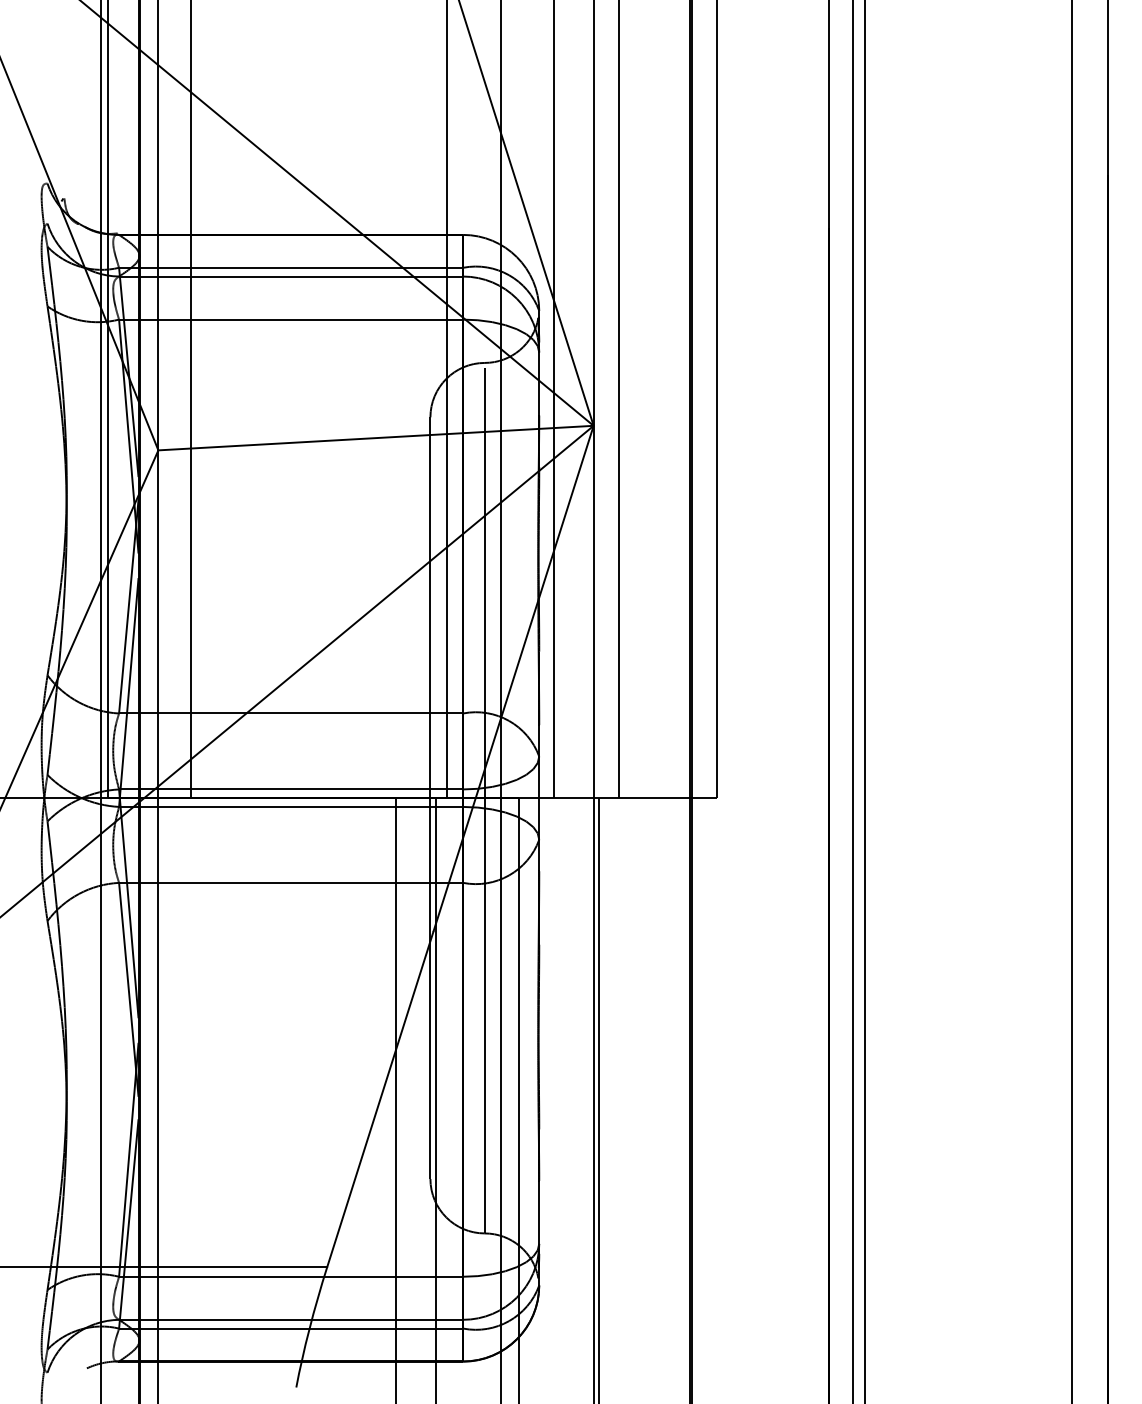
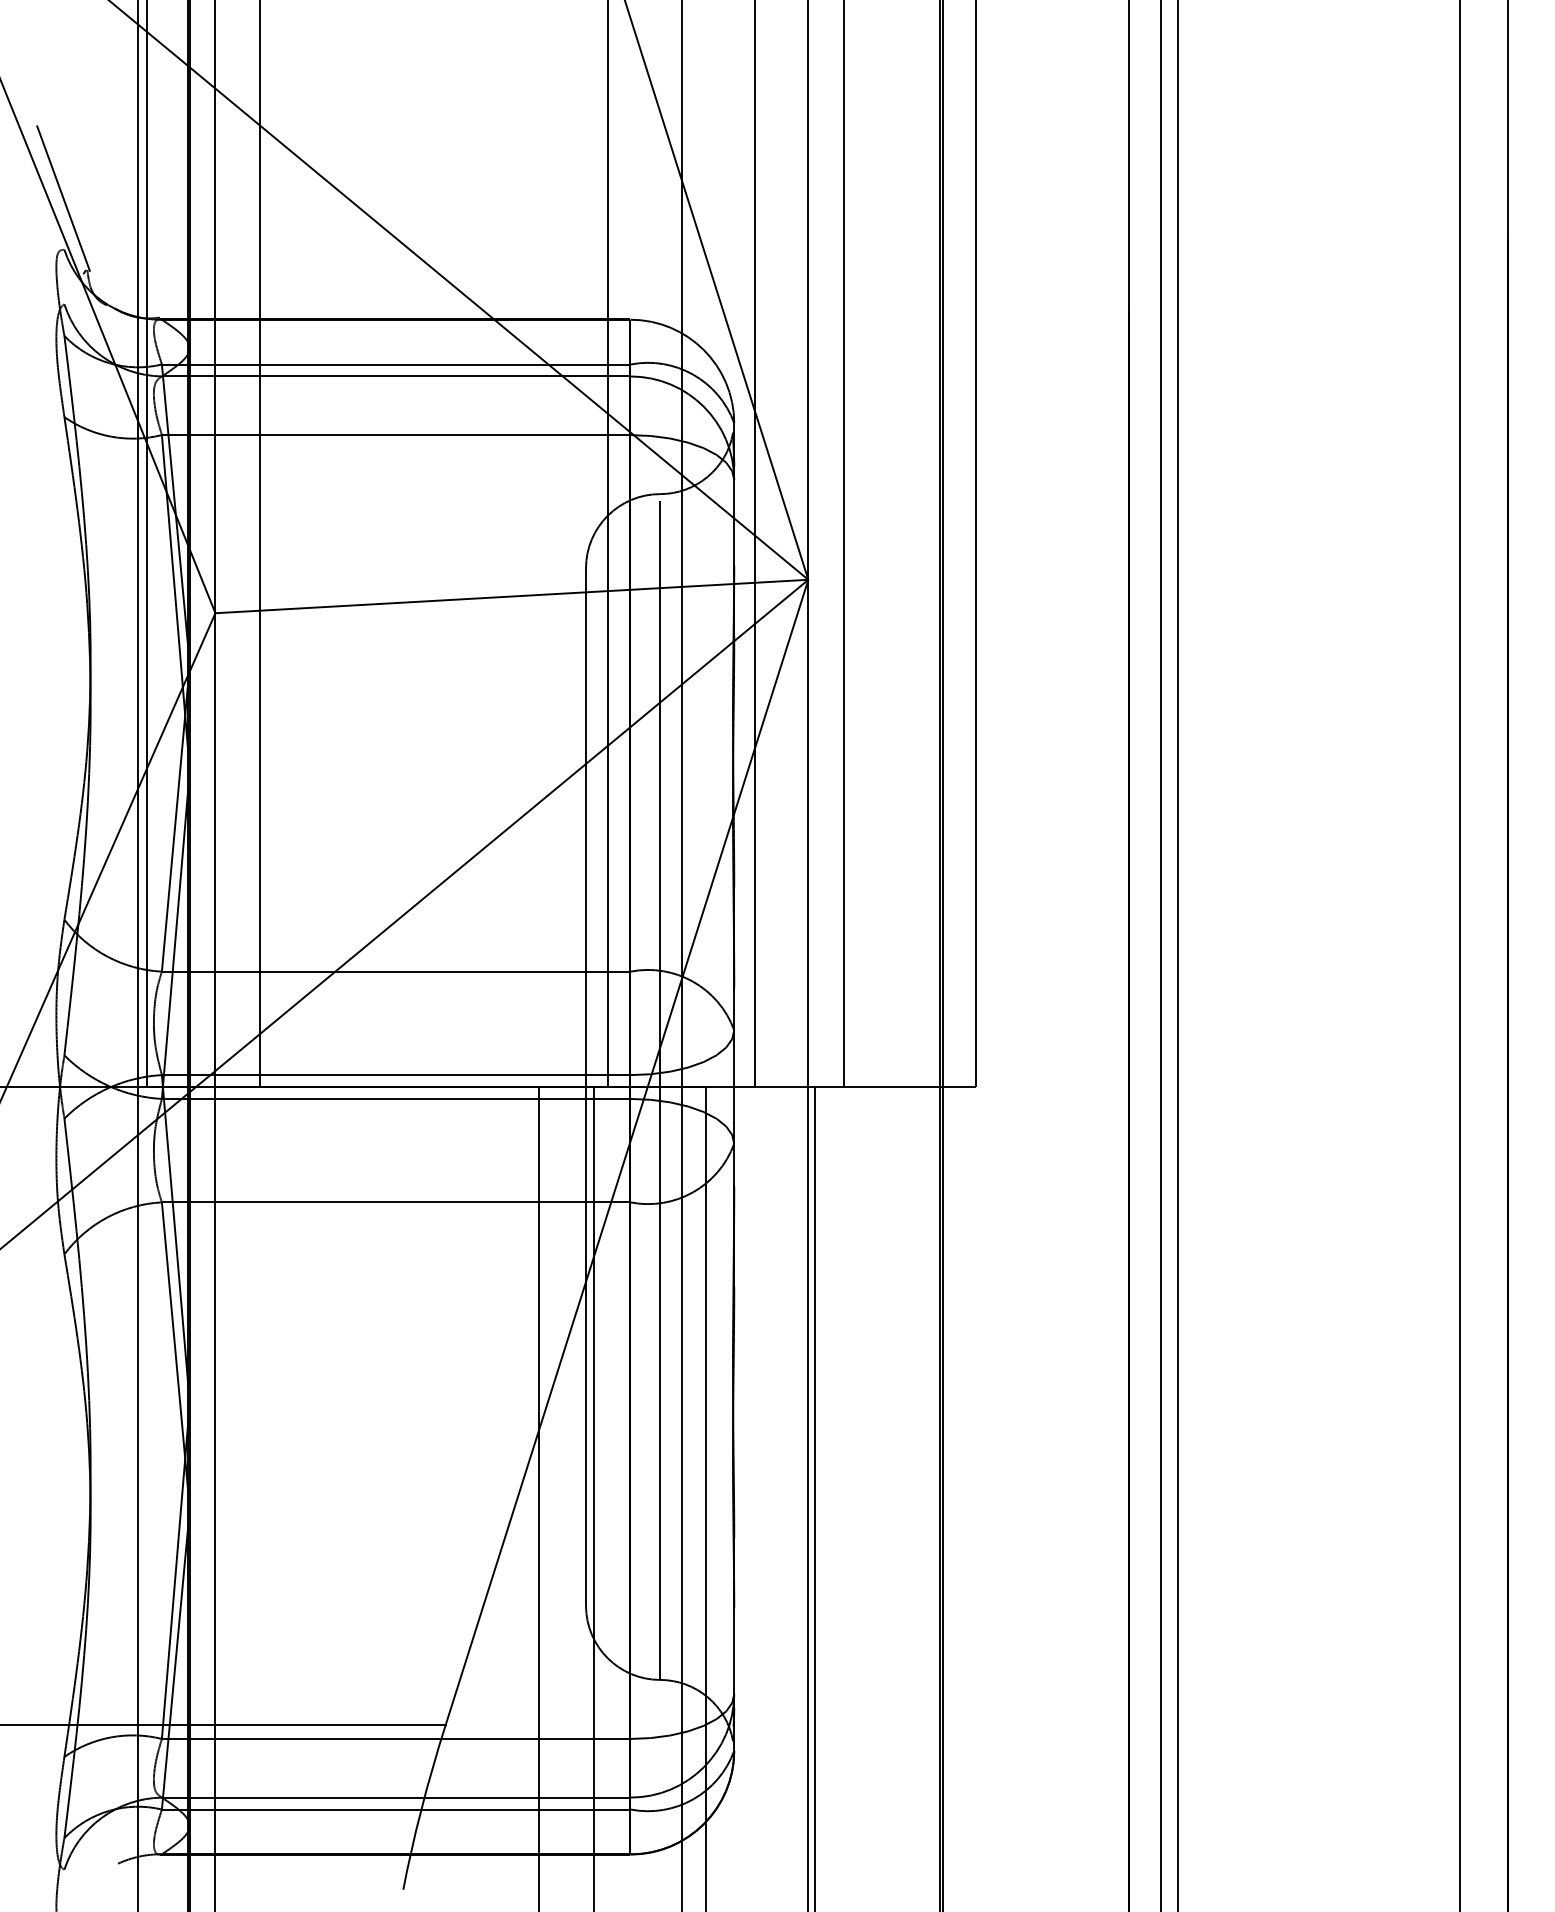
line: (46, 145) -> (63, 198), added

